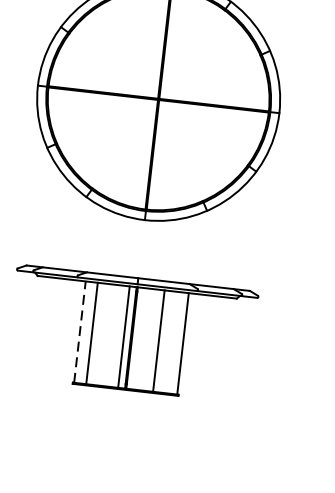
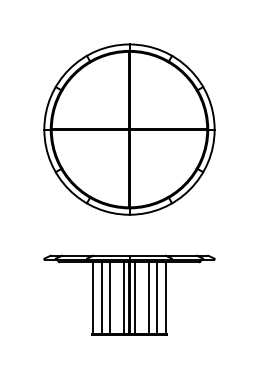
line: (80, 331) -> (93, 297), dashed -> solid
line: (104, 334) -> (110, 297), added
line: (138, 338) -> (134, 297), added
line: (171, 341) -> (157, 297), added

